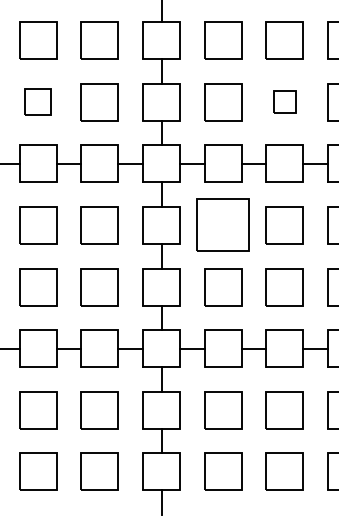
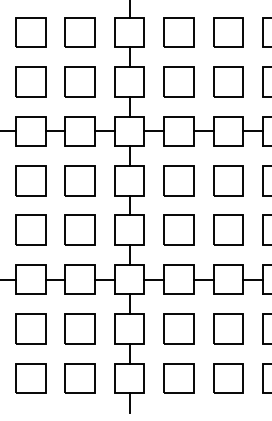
part: (37, 101) -> (30, 81), size x1.43
part: (284, 101) -> (228, 81), size x1.67
part: (222, 225) -> (178, 180), size x0.71

